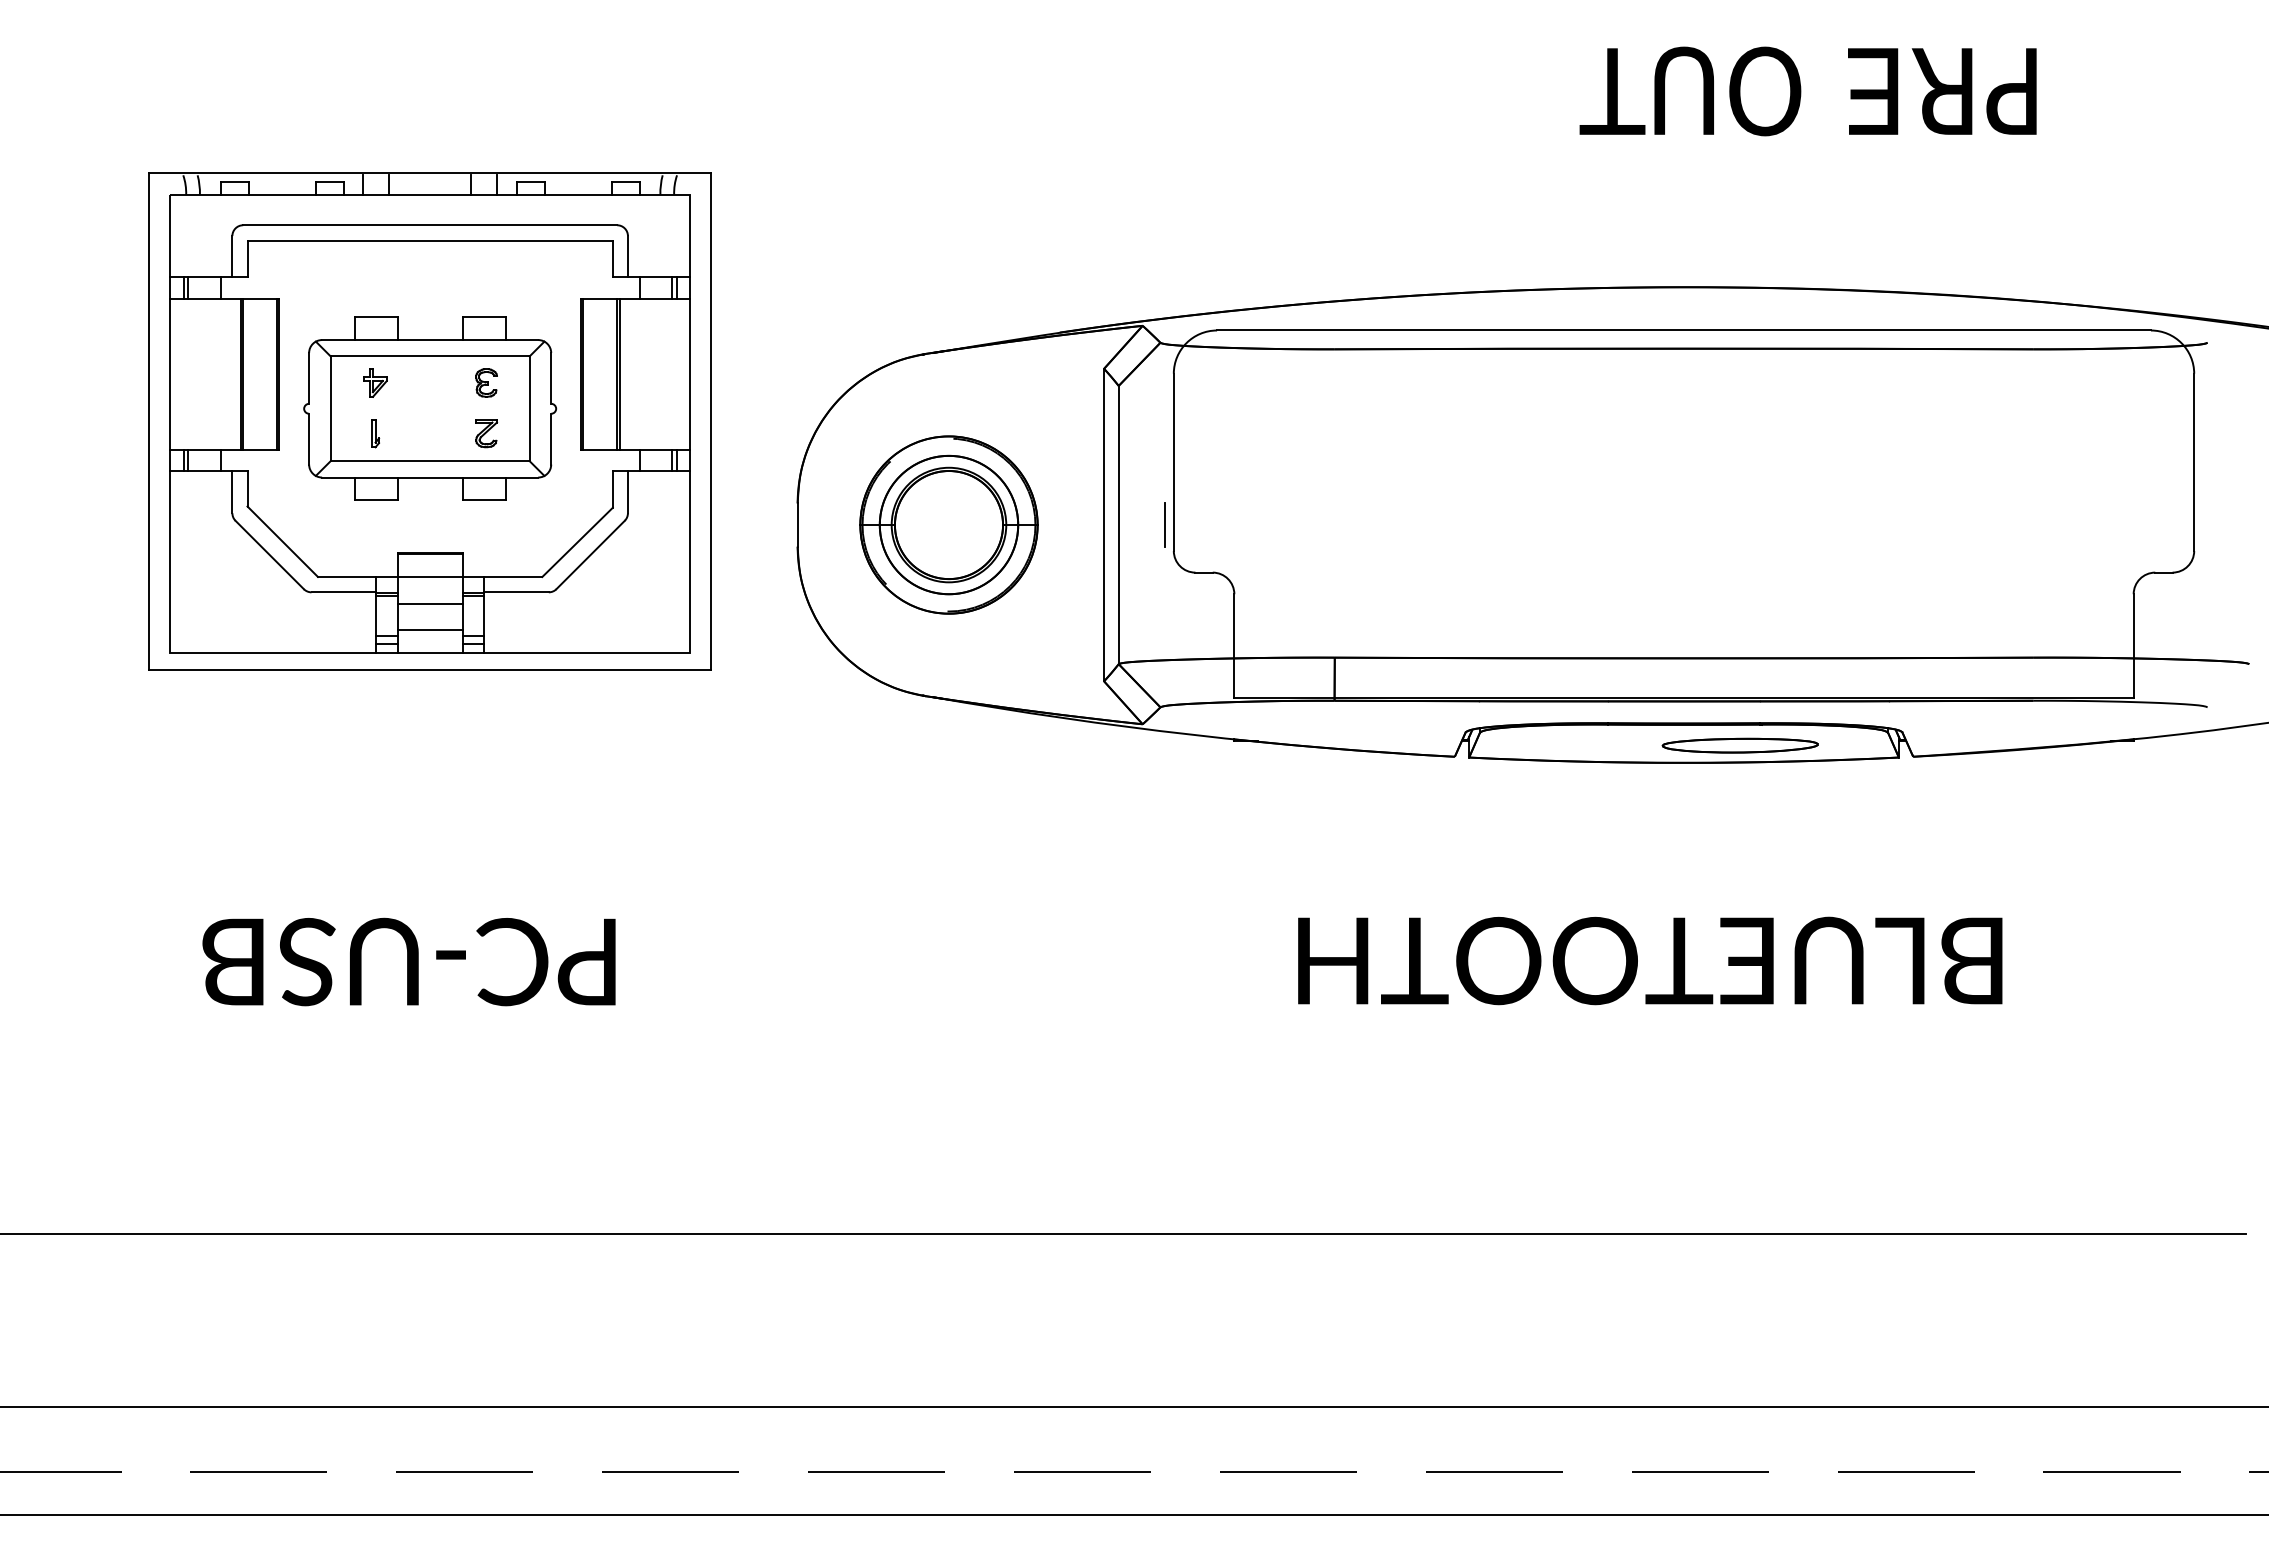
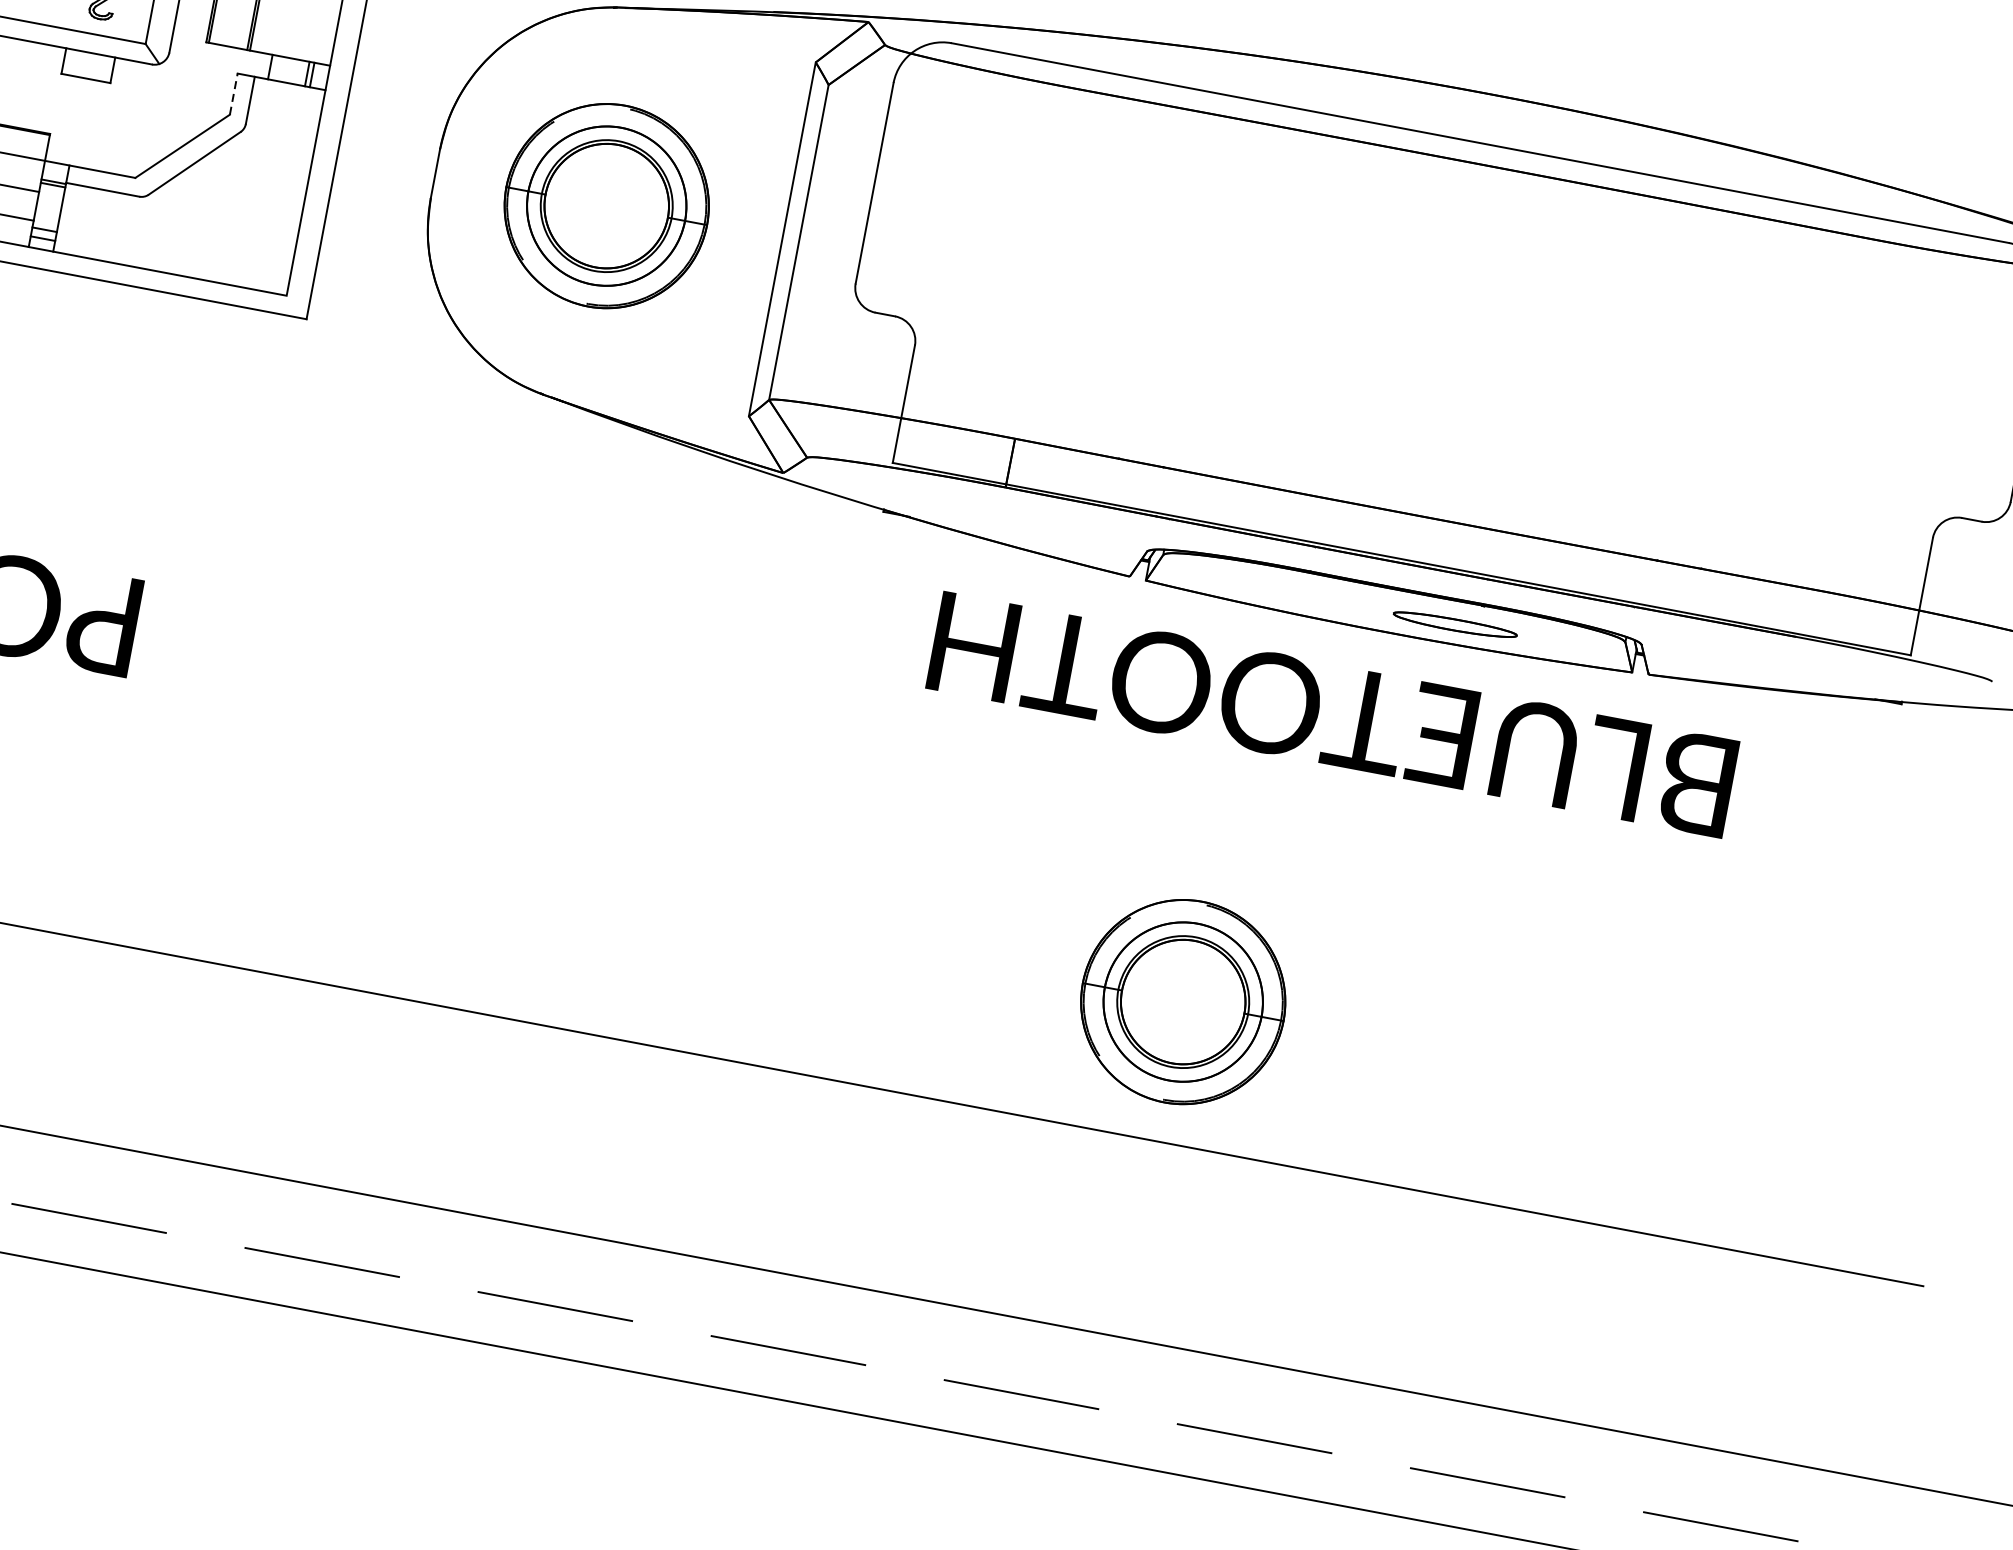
line: (612, 489) -> (233, 93), solid -> dashed
line: (1165, 524) -> (851, 251), removed
part: (1739, 745) -> (1454, 624), size x0.7
text: (1650, 960) -> (1333, 714), moved
part: (1568, 1110) -> (1182, 1001), added

